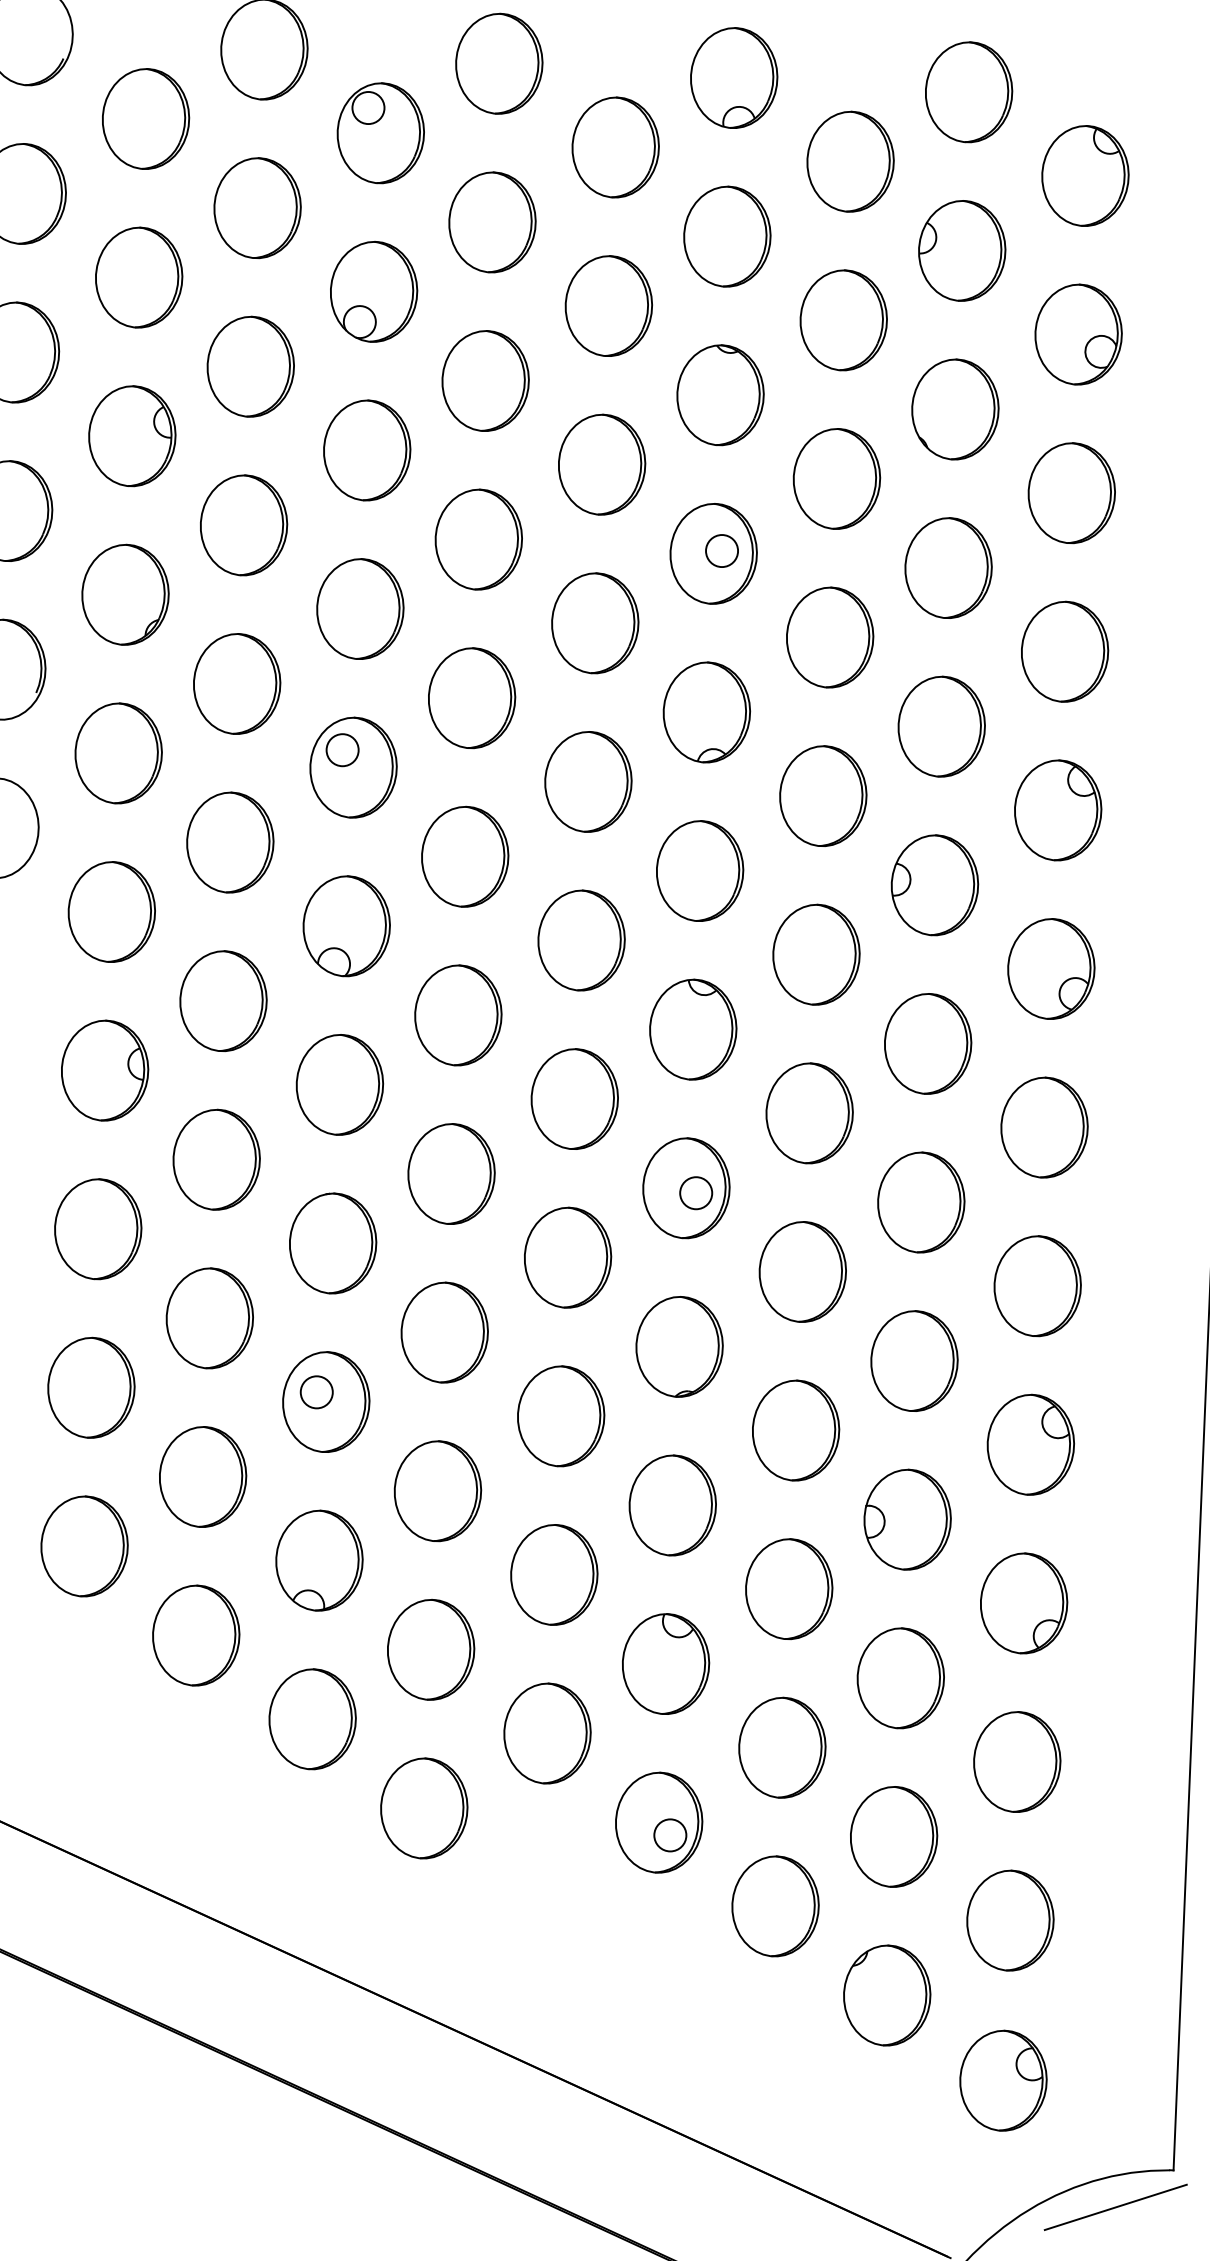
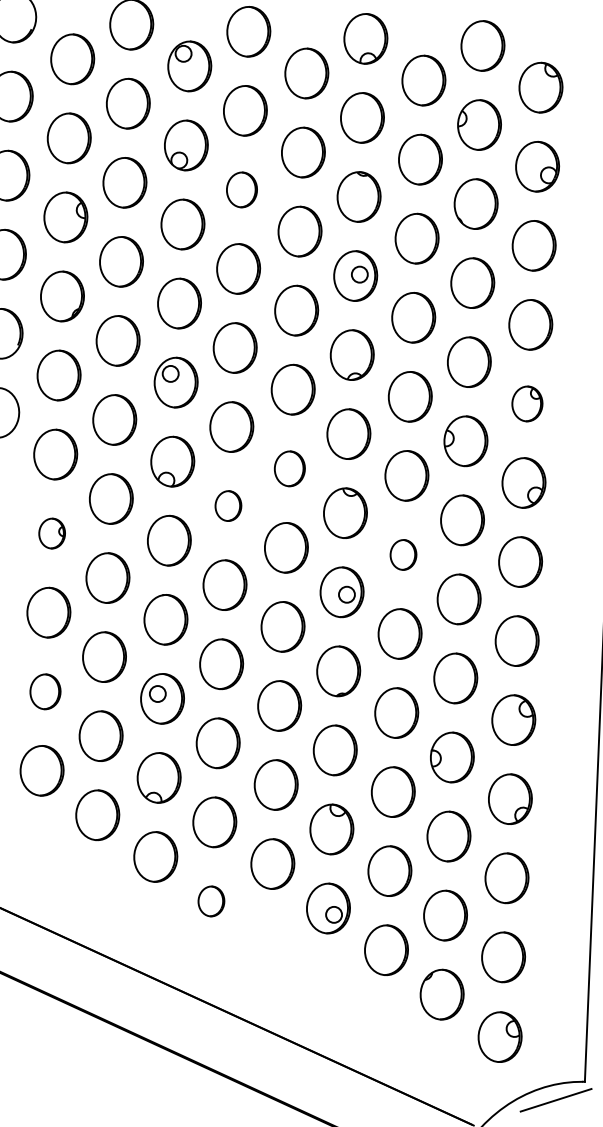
part: (484, 380) -> (241, 189), size x0.7
part: (1058, 809) -> (527, 403), size x0.7
part: (580, 939) -> (289, 468), size x0.7
part: (458, 1014) -> (228, 505), size x0.6
part: (103, 1070) -> (51, 533), size x0.6
part: (809, 1112) -> (403, 554), size x0.6
part: (91, 1387) -> (45, 691), size x0.7
part: (424, 1808) -> (211, 901), size x0.6

